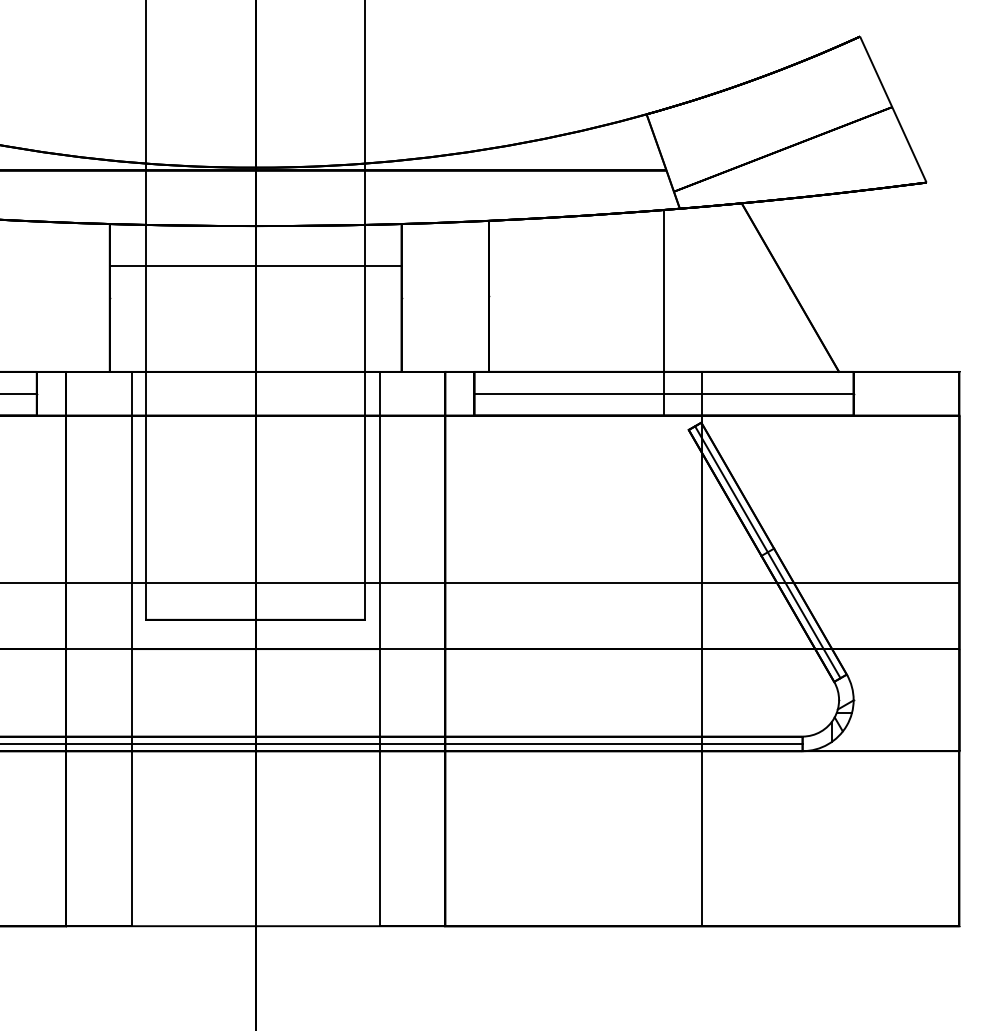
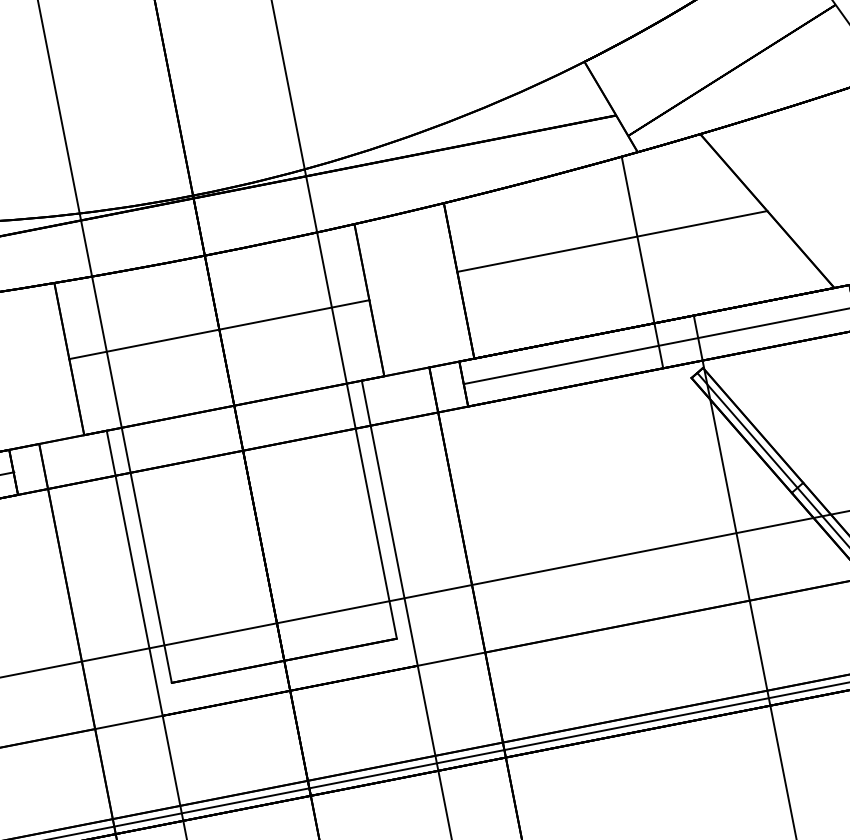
line: (255, 265) -> (219, 329), moved
line: (639, 287) -> (612, 241), added

